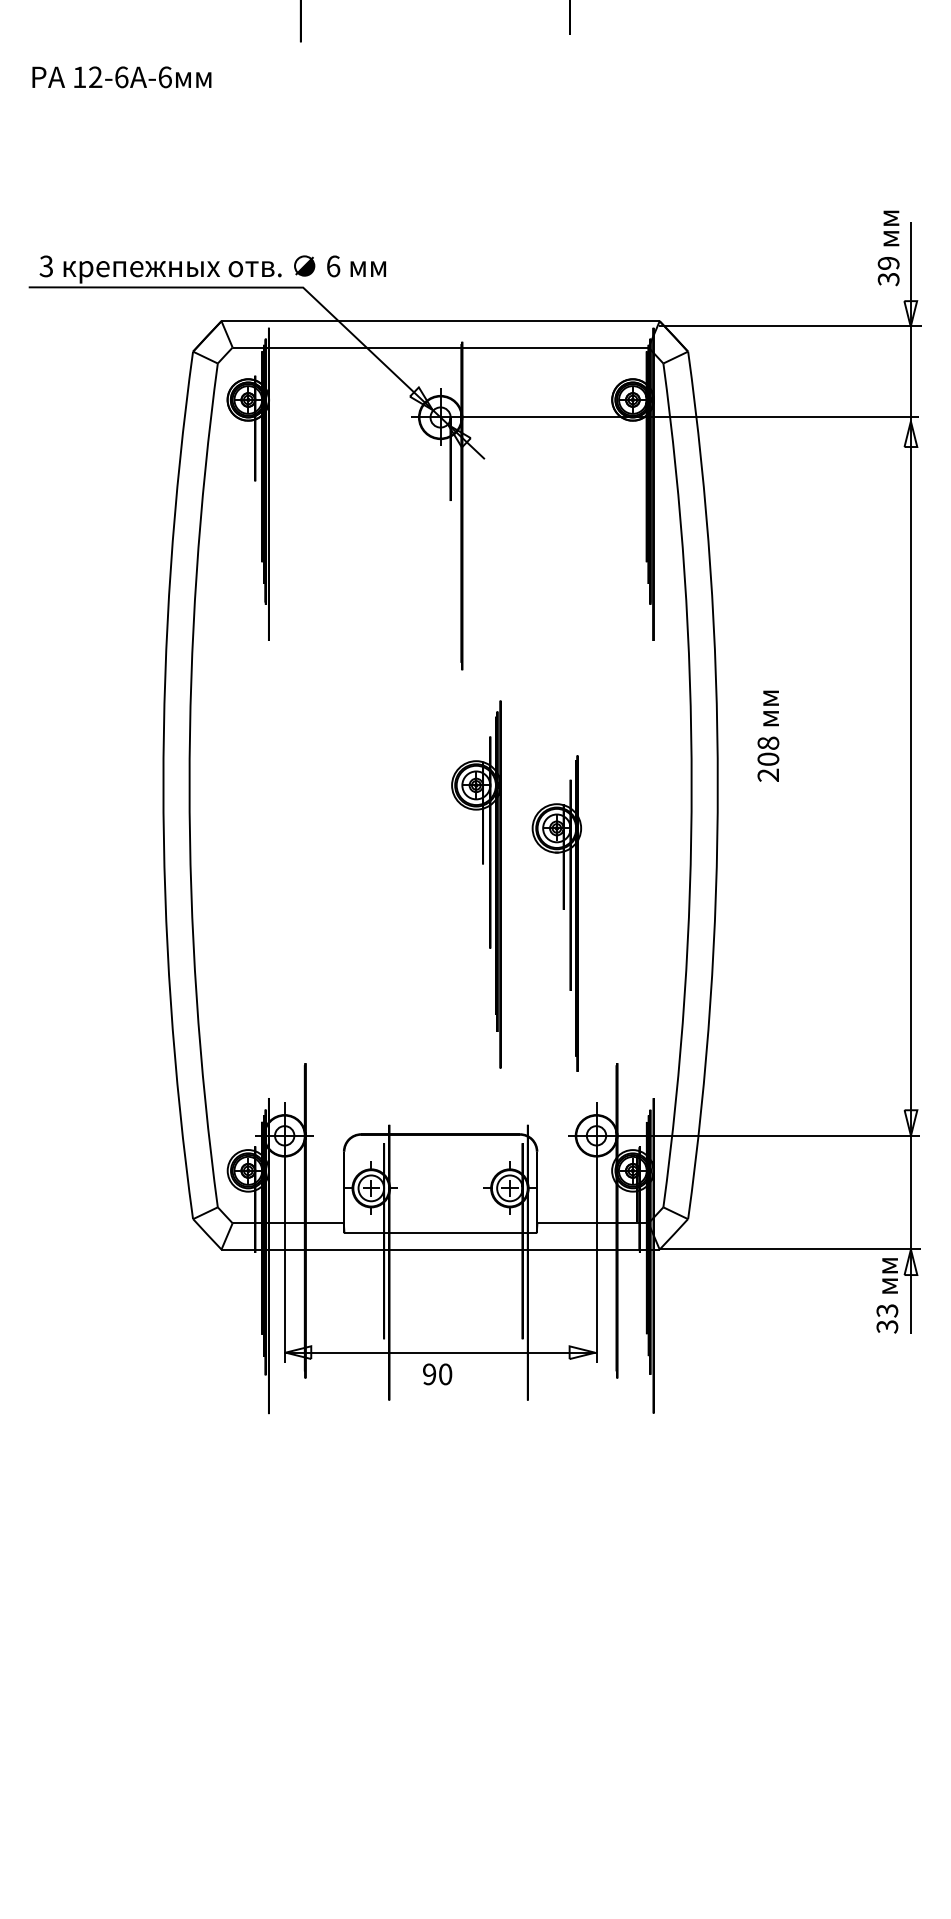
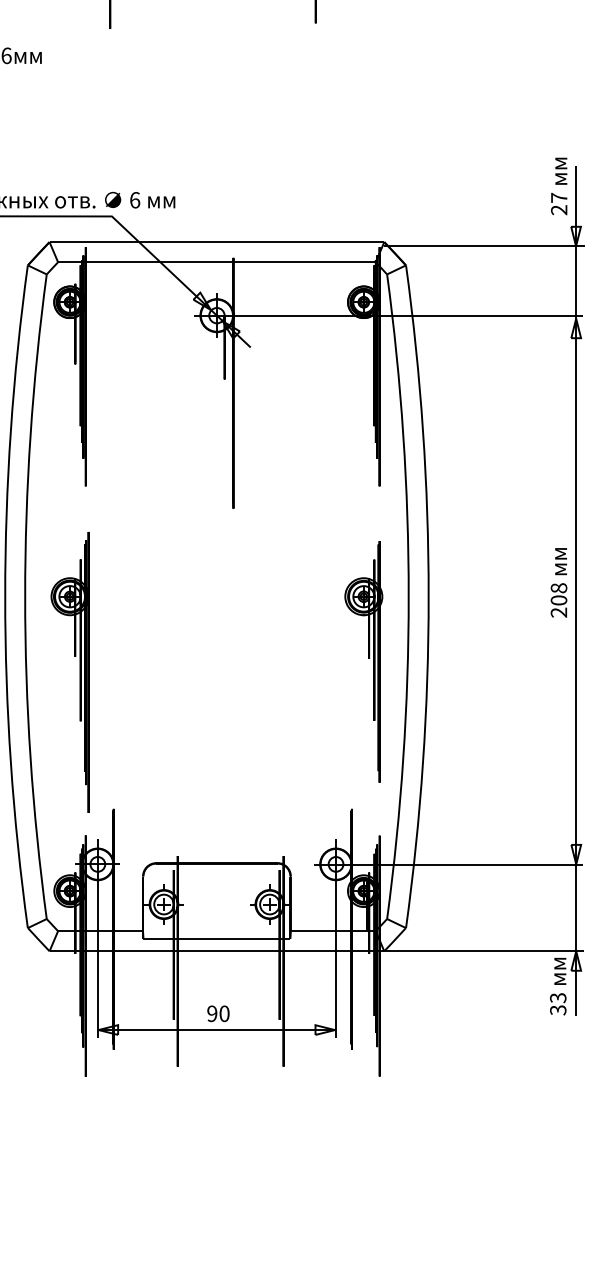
text: (888, 271) -> (559, 204), 39 -> 27
text: (768, 735) -> (559, 582), moved
part: (489, 884) -> (80, 672), moved
part: (562, 909) -> (368, 658), moved
text: (437, 1374) -> (218, 1013), moved

